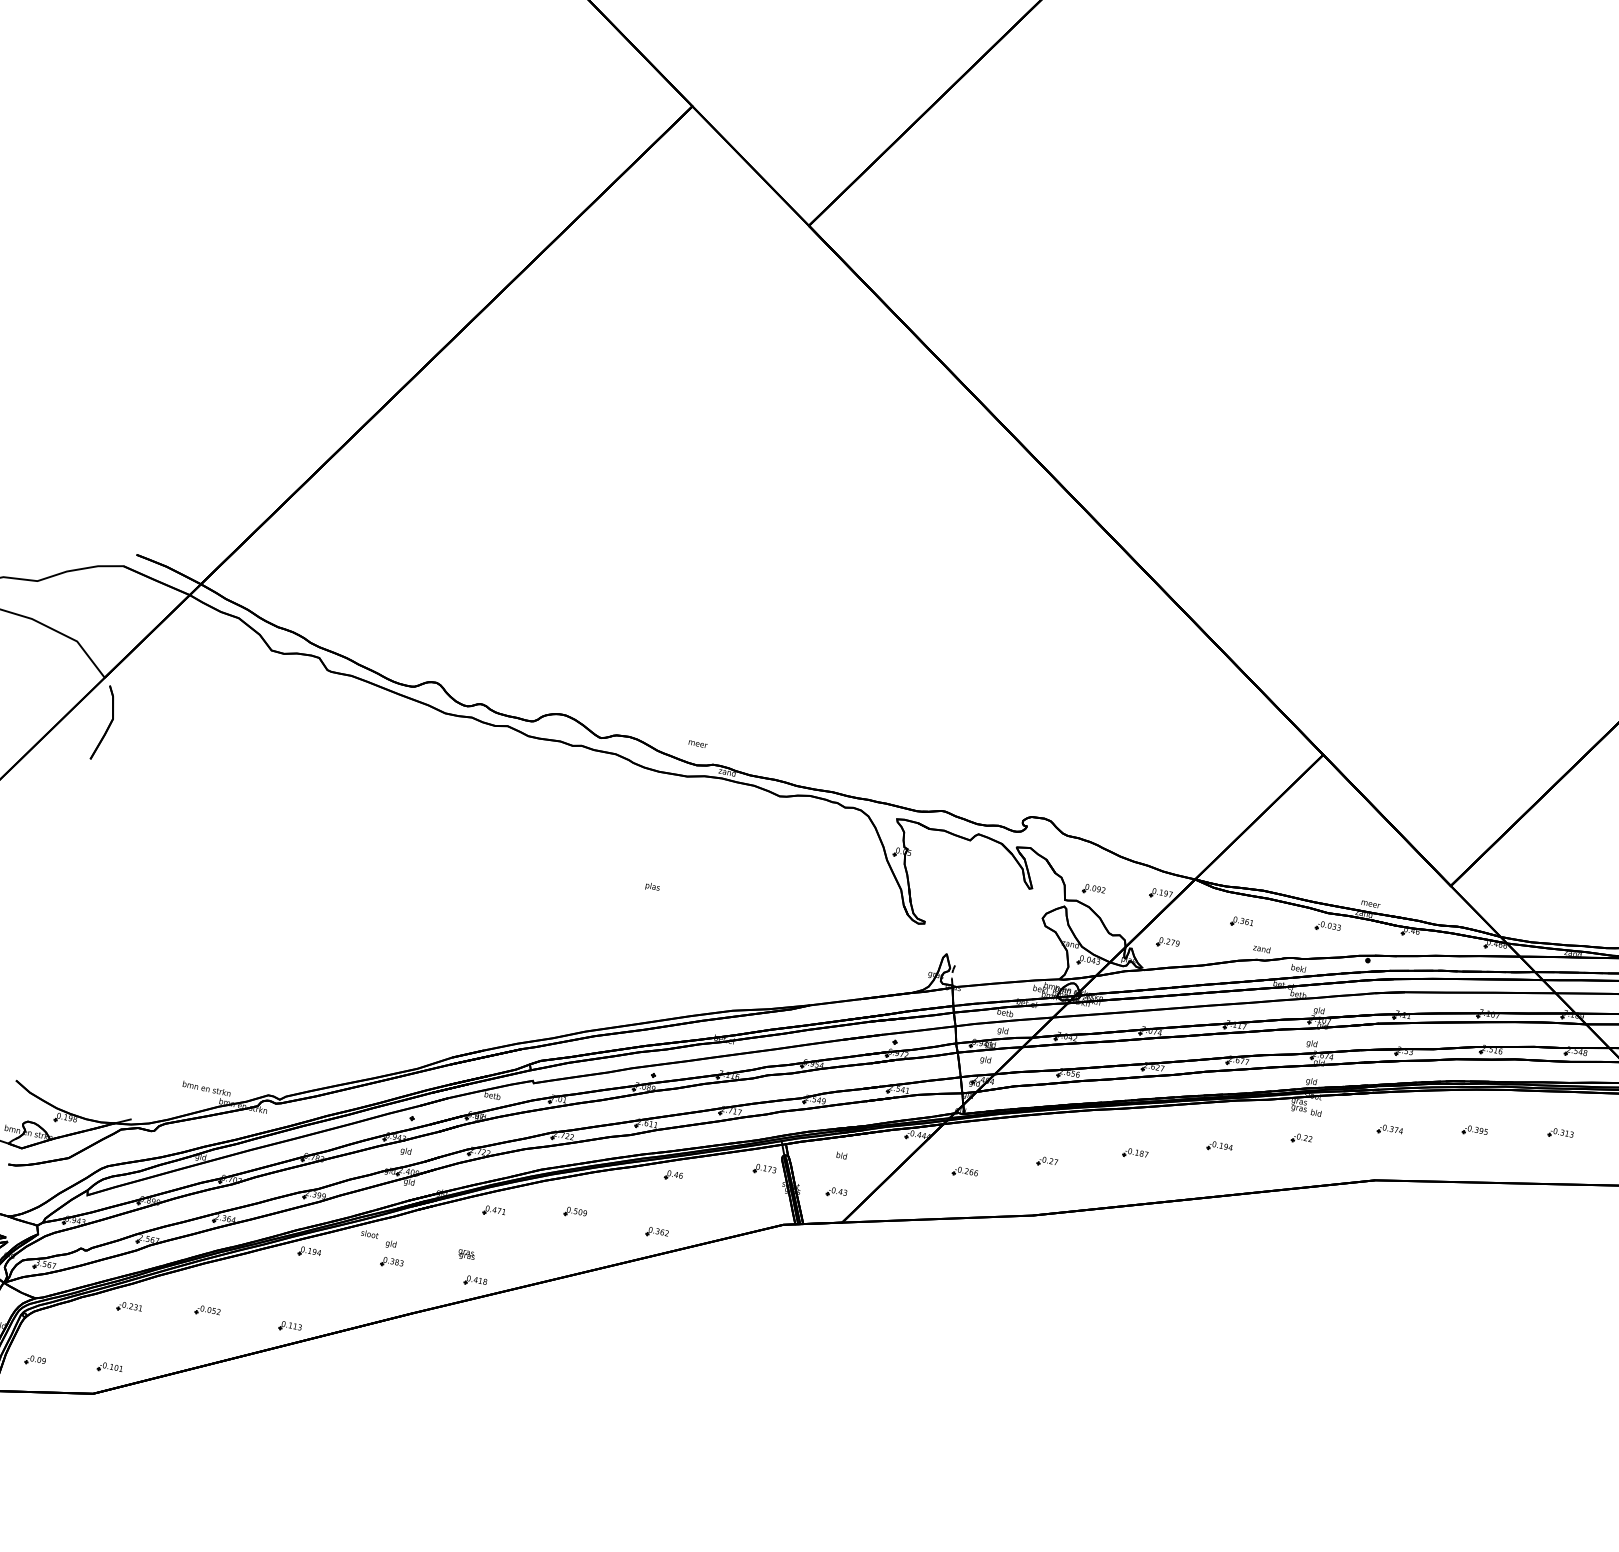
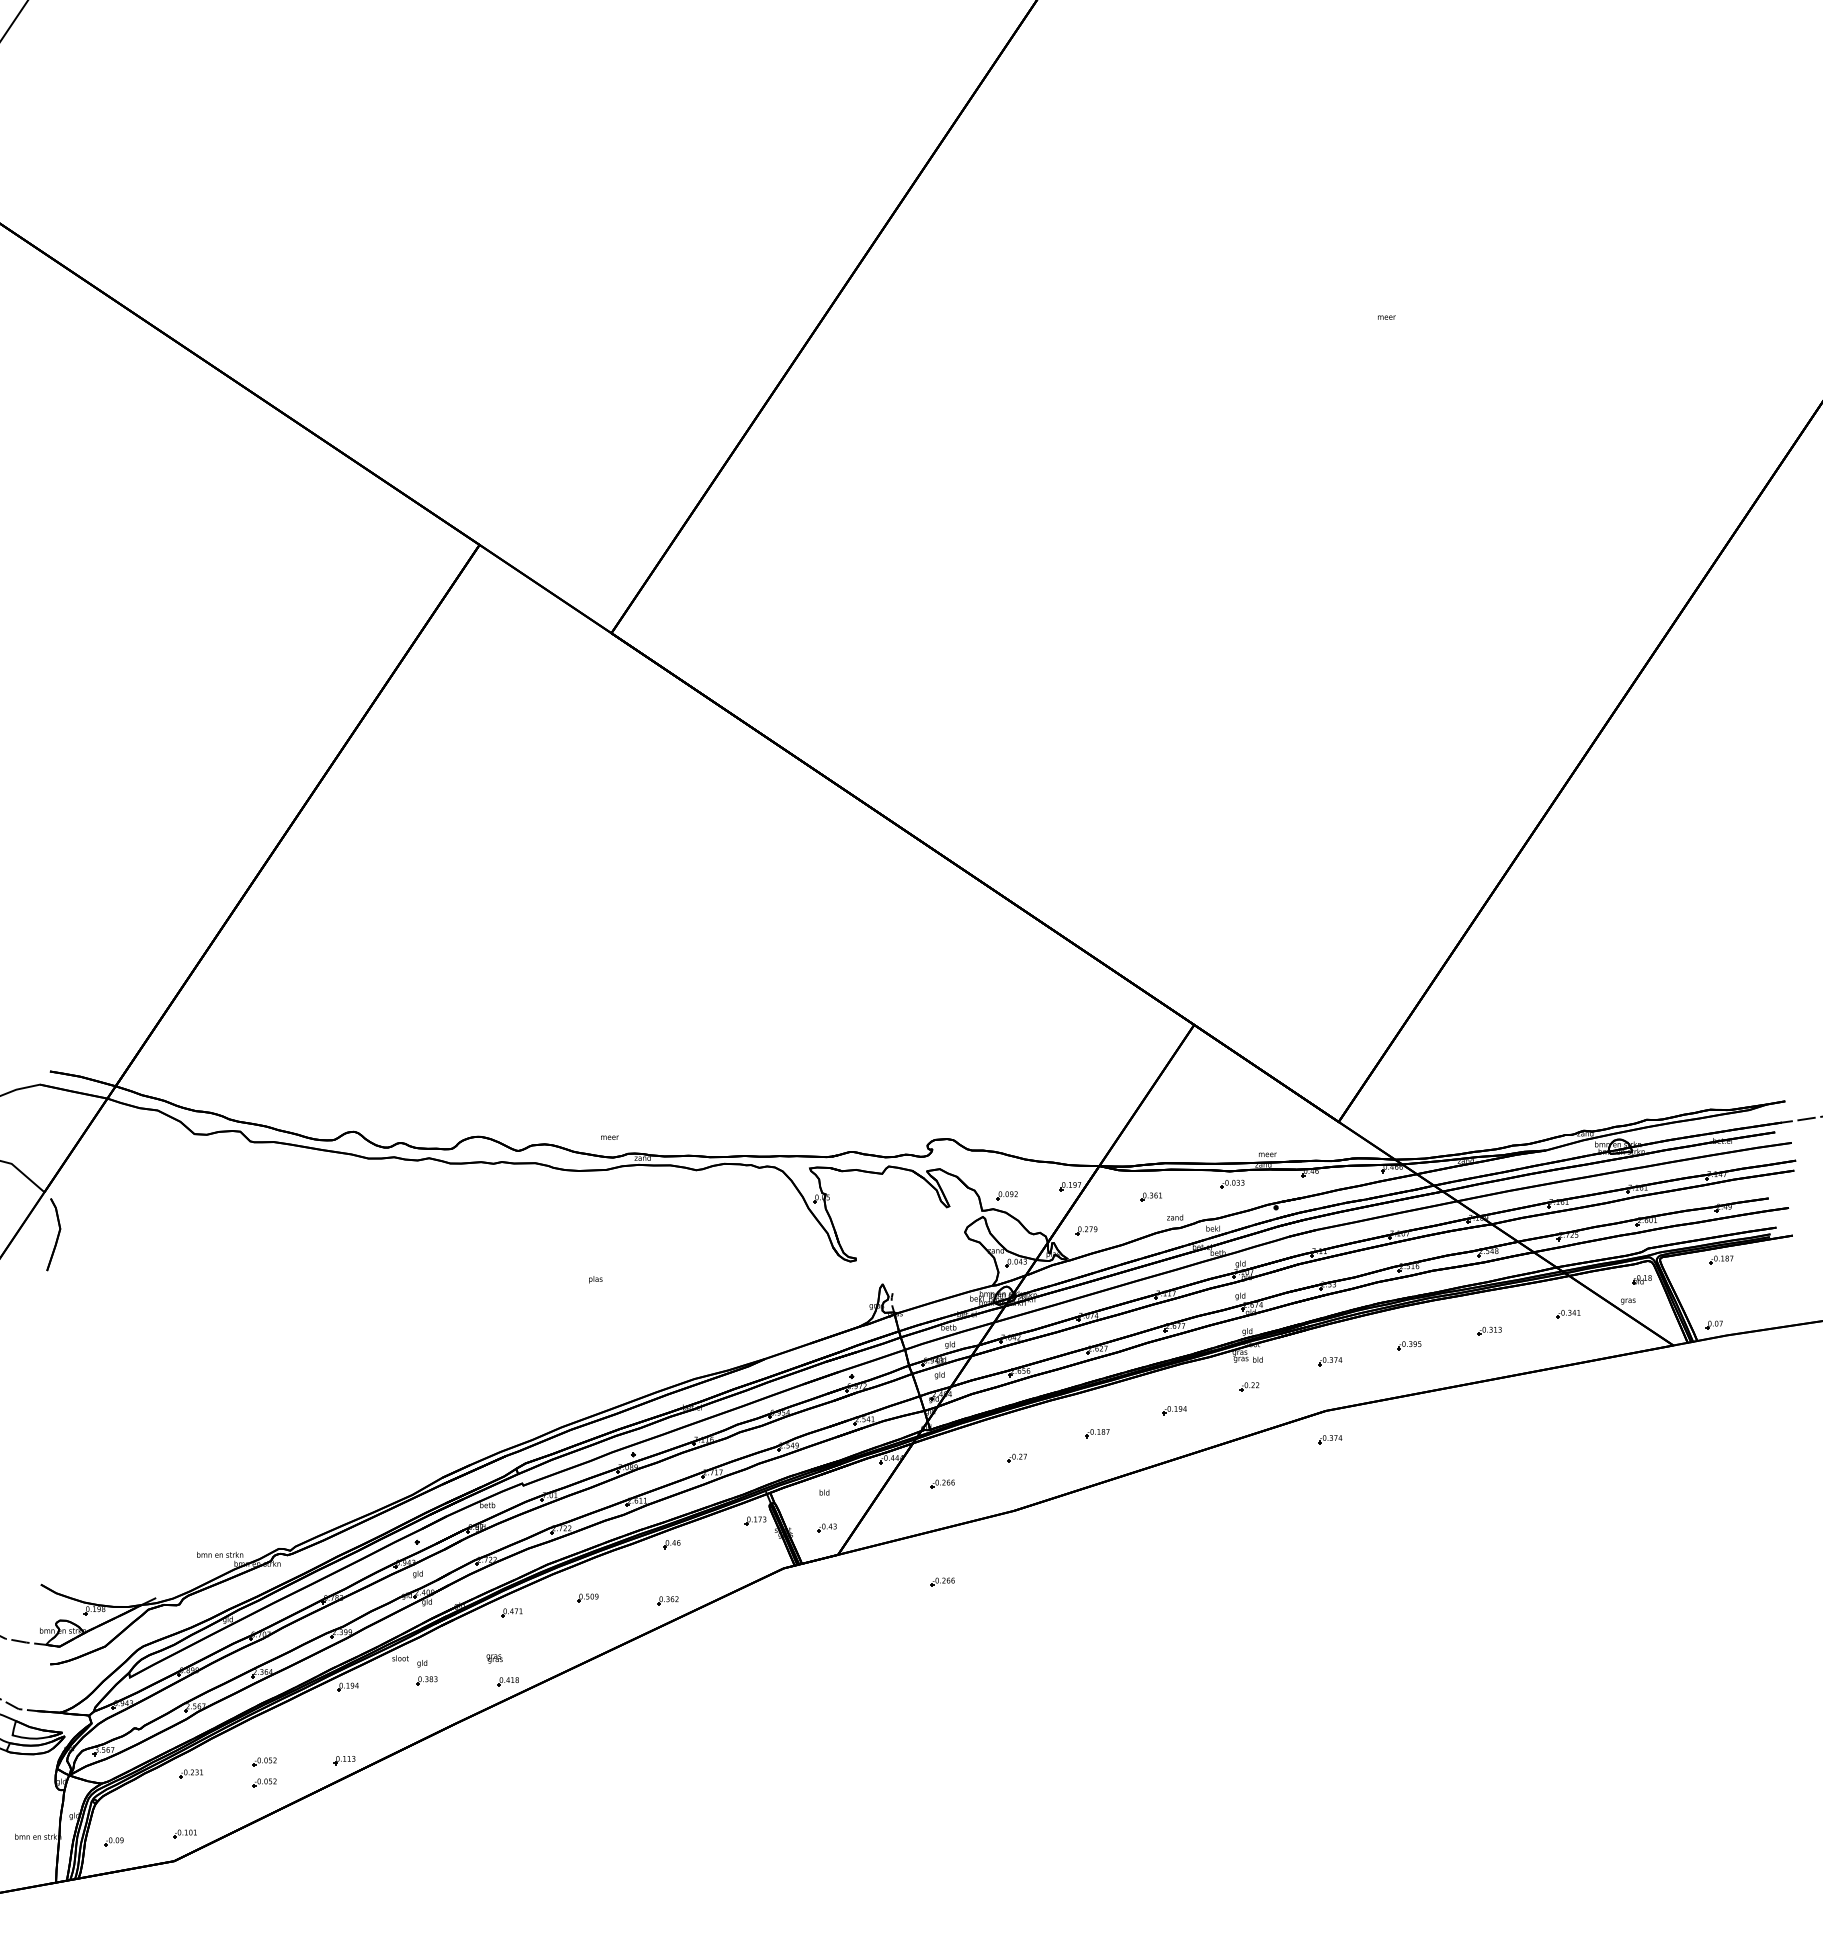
part: (1373, 1210) -> (1330, 1439), added
part: (943, 1272) -> (942, 1581), added
part: (203, 1332) -> (264, 1782), added

